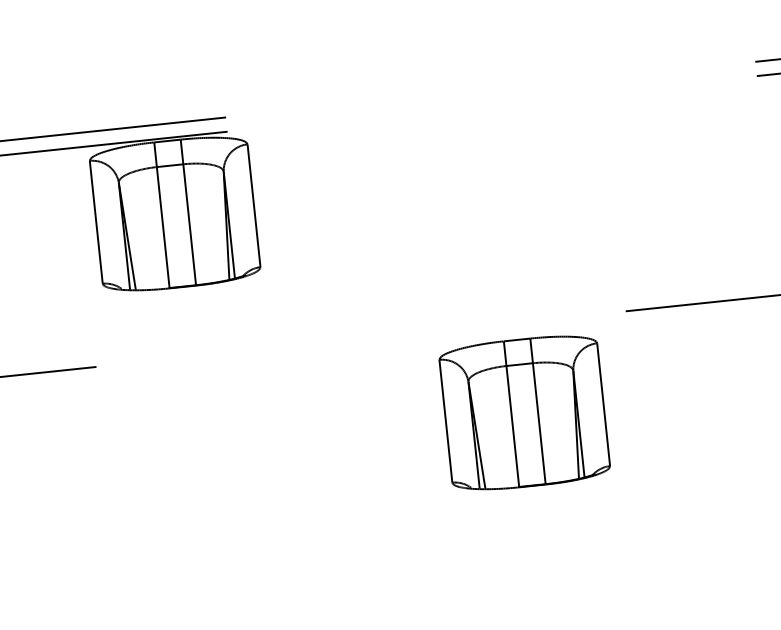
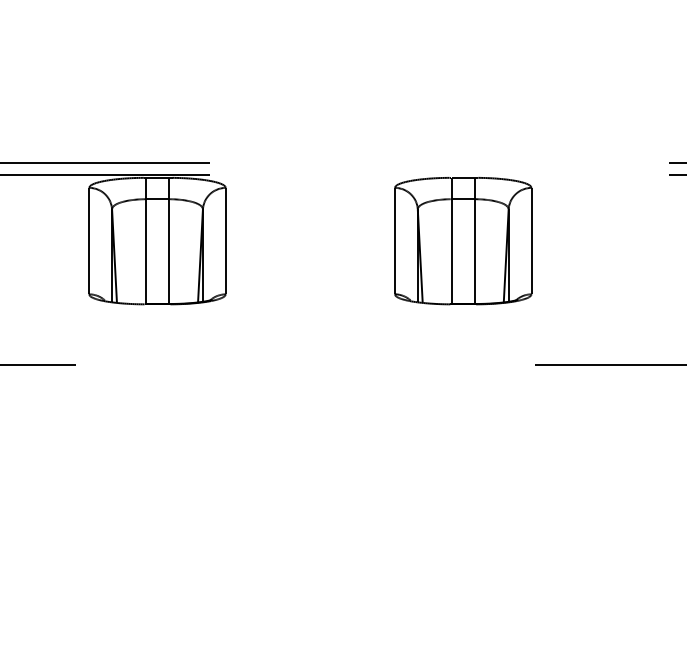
part: (525, 413) -> (463, 241), moved

